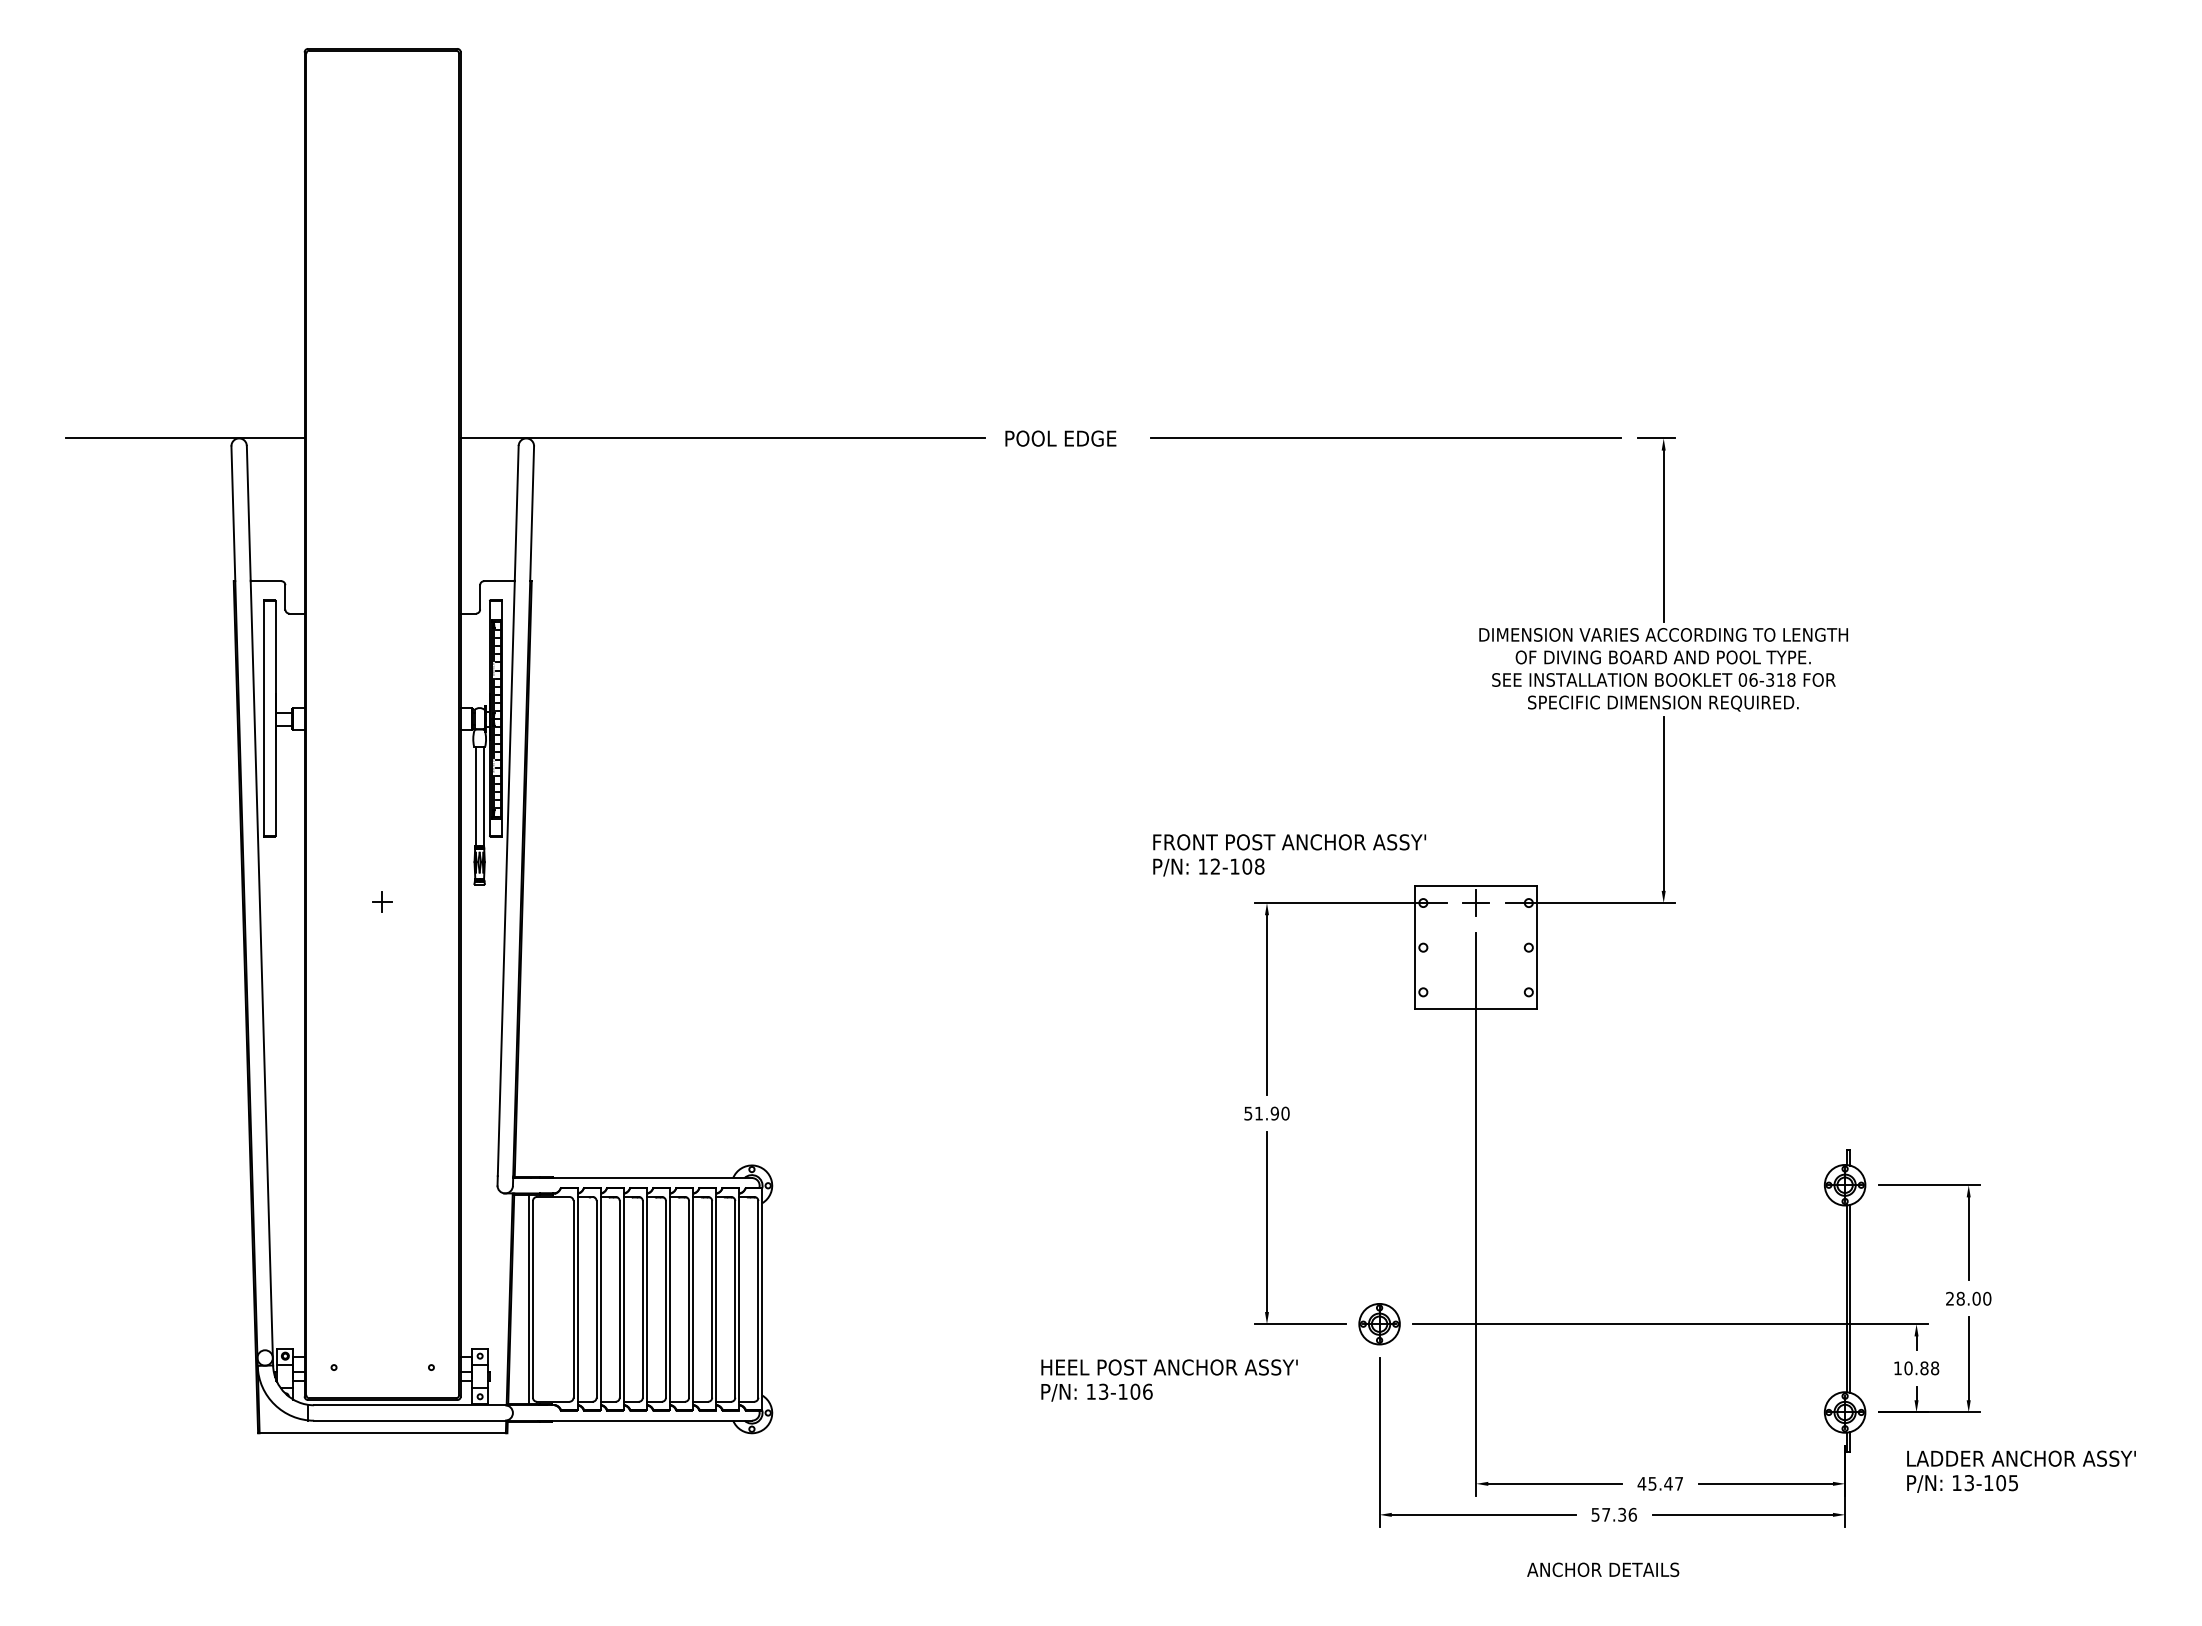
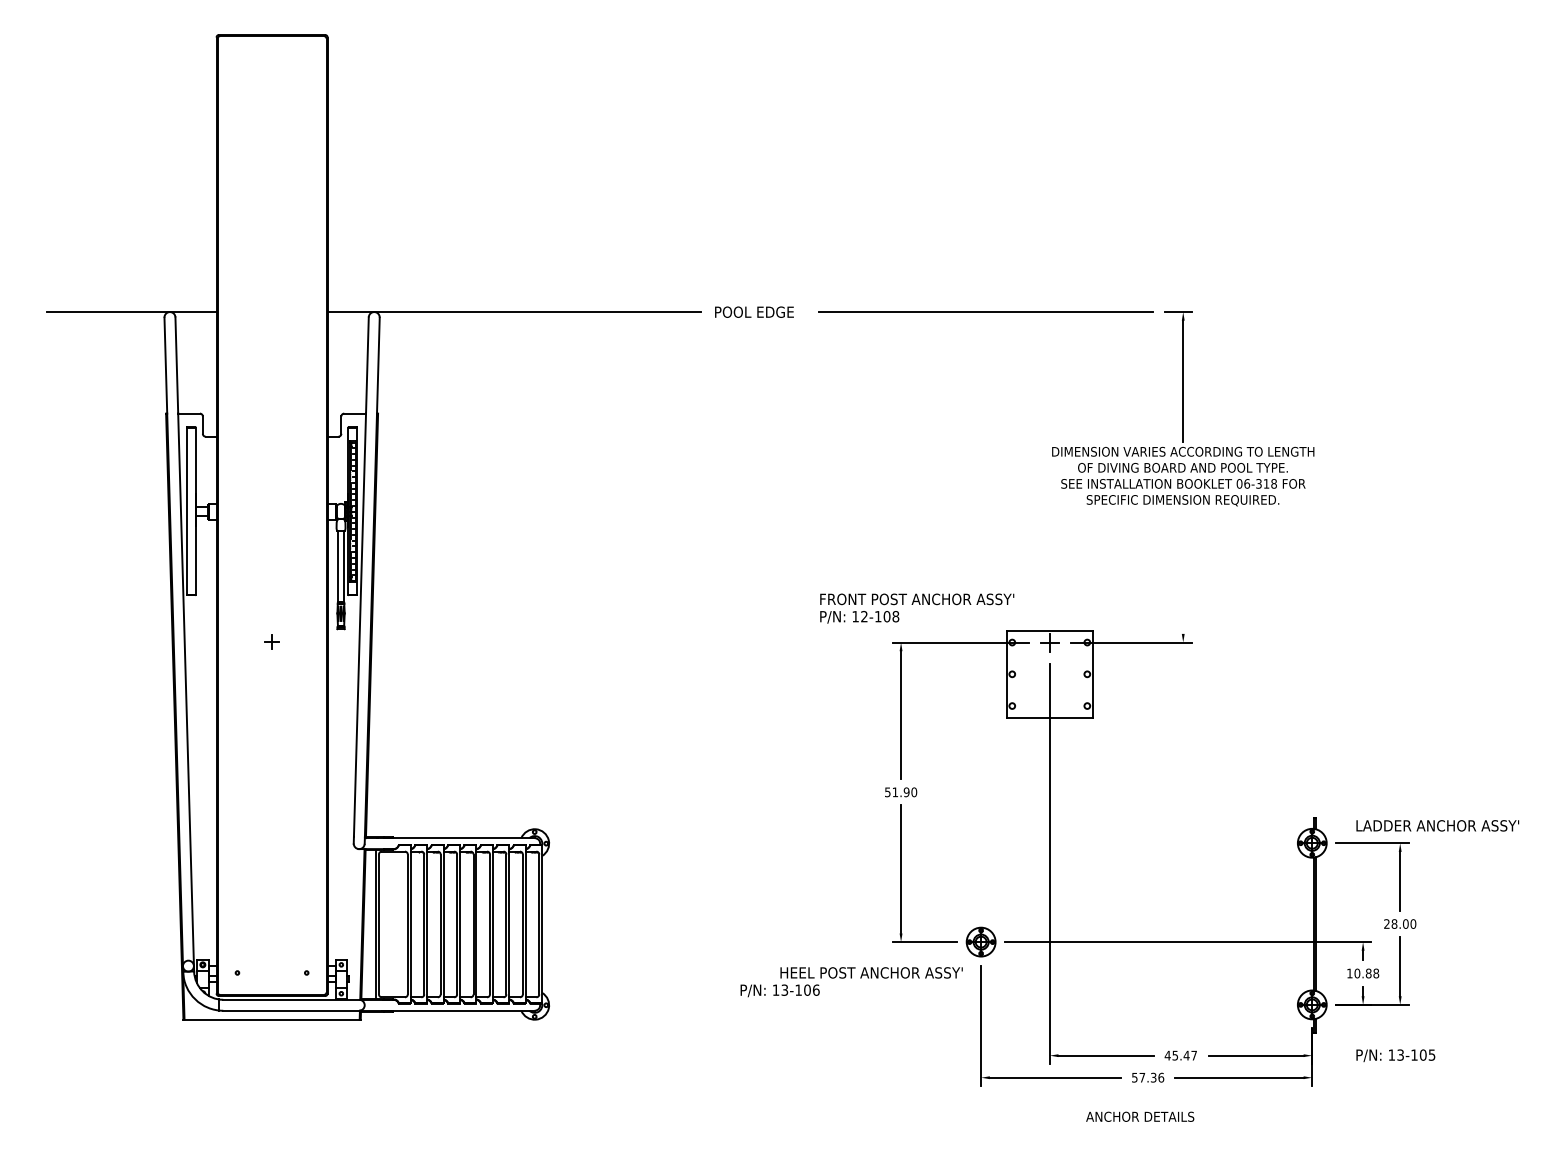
line: (1663, 803) -> (1183, 571), removed
text: (1169, 1367) -> (871, 972), moved
text: (2021, 1458) -> (1437, 825), moved

